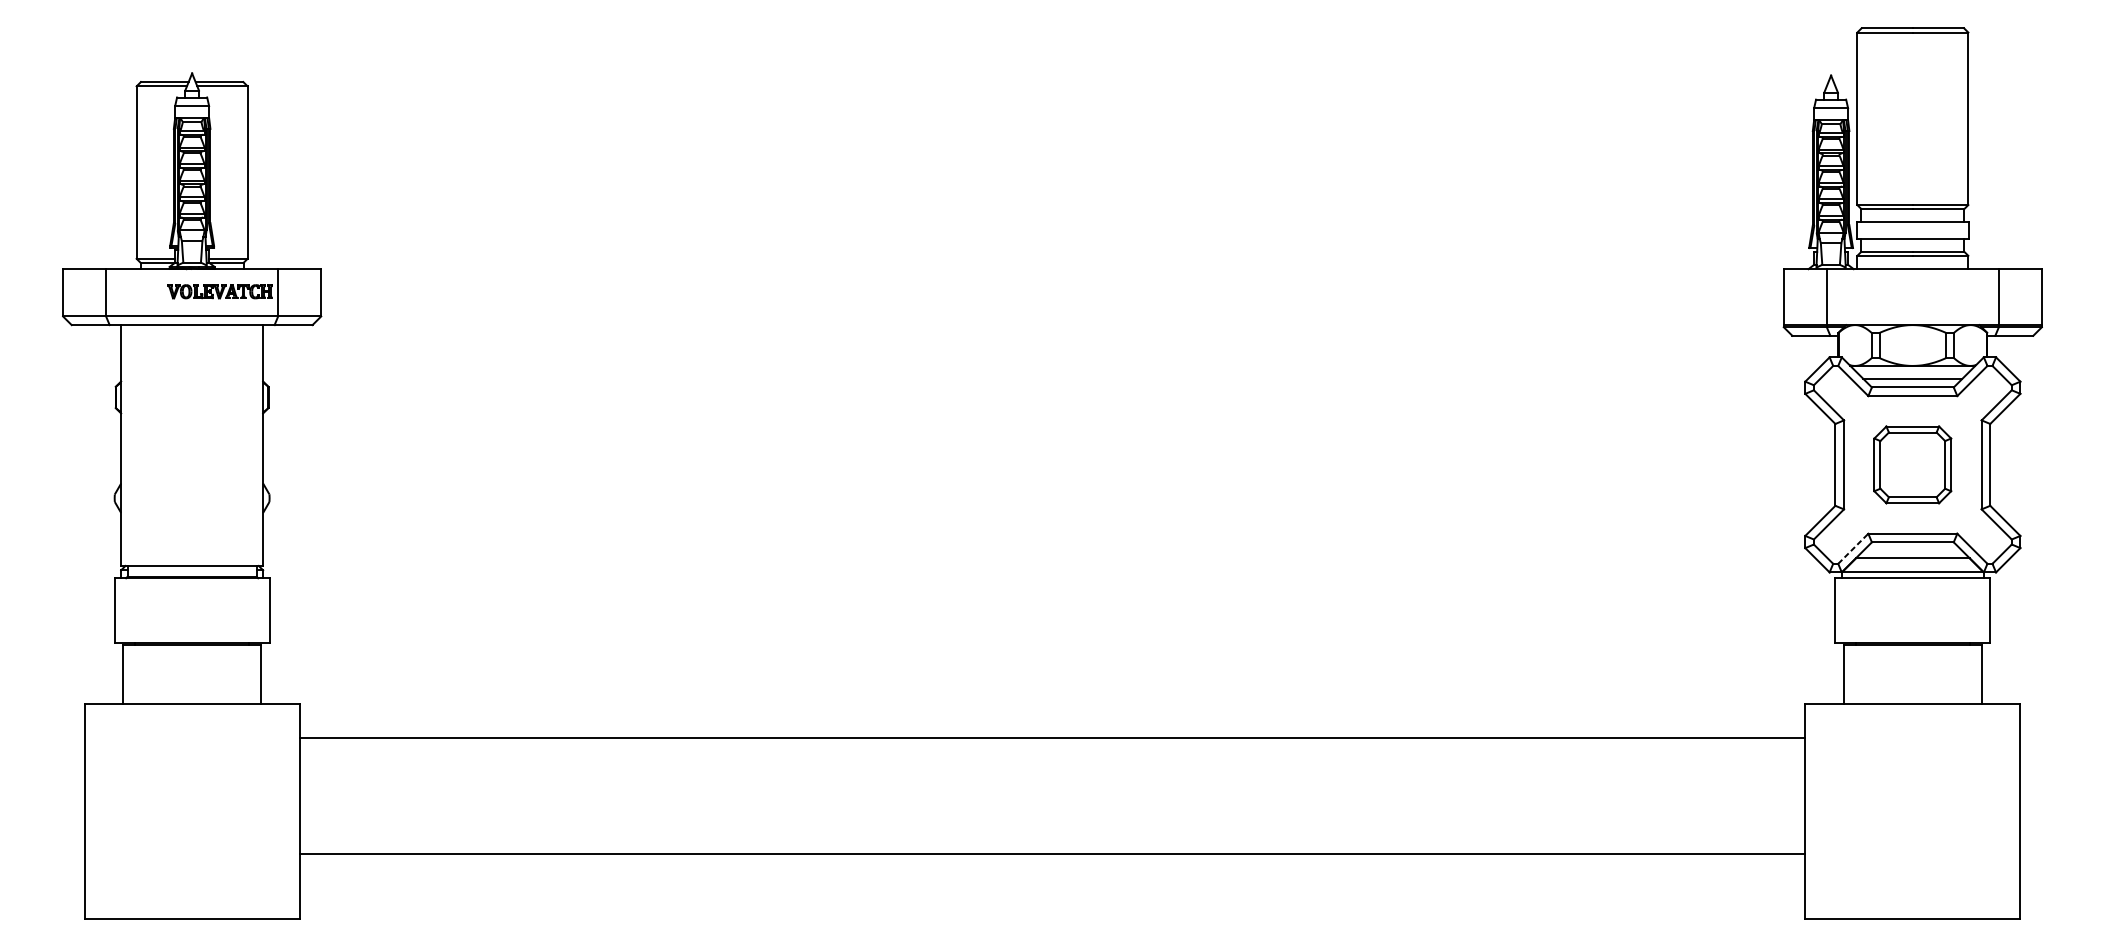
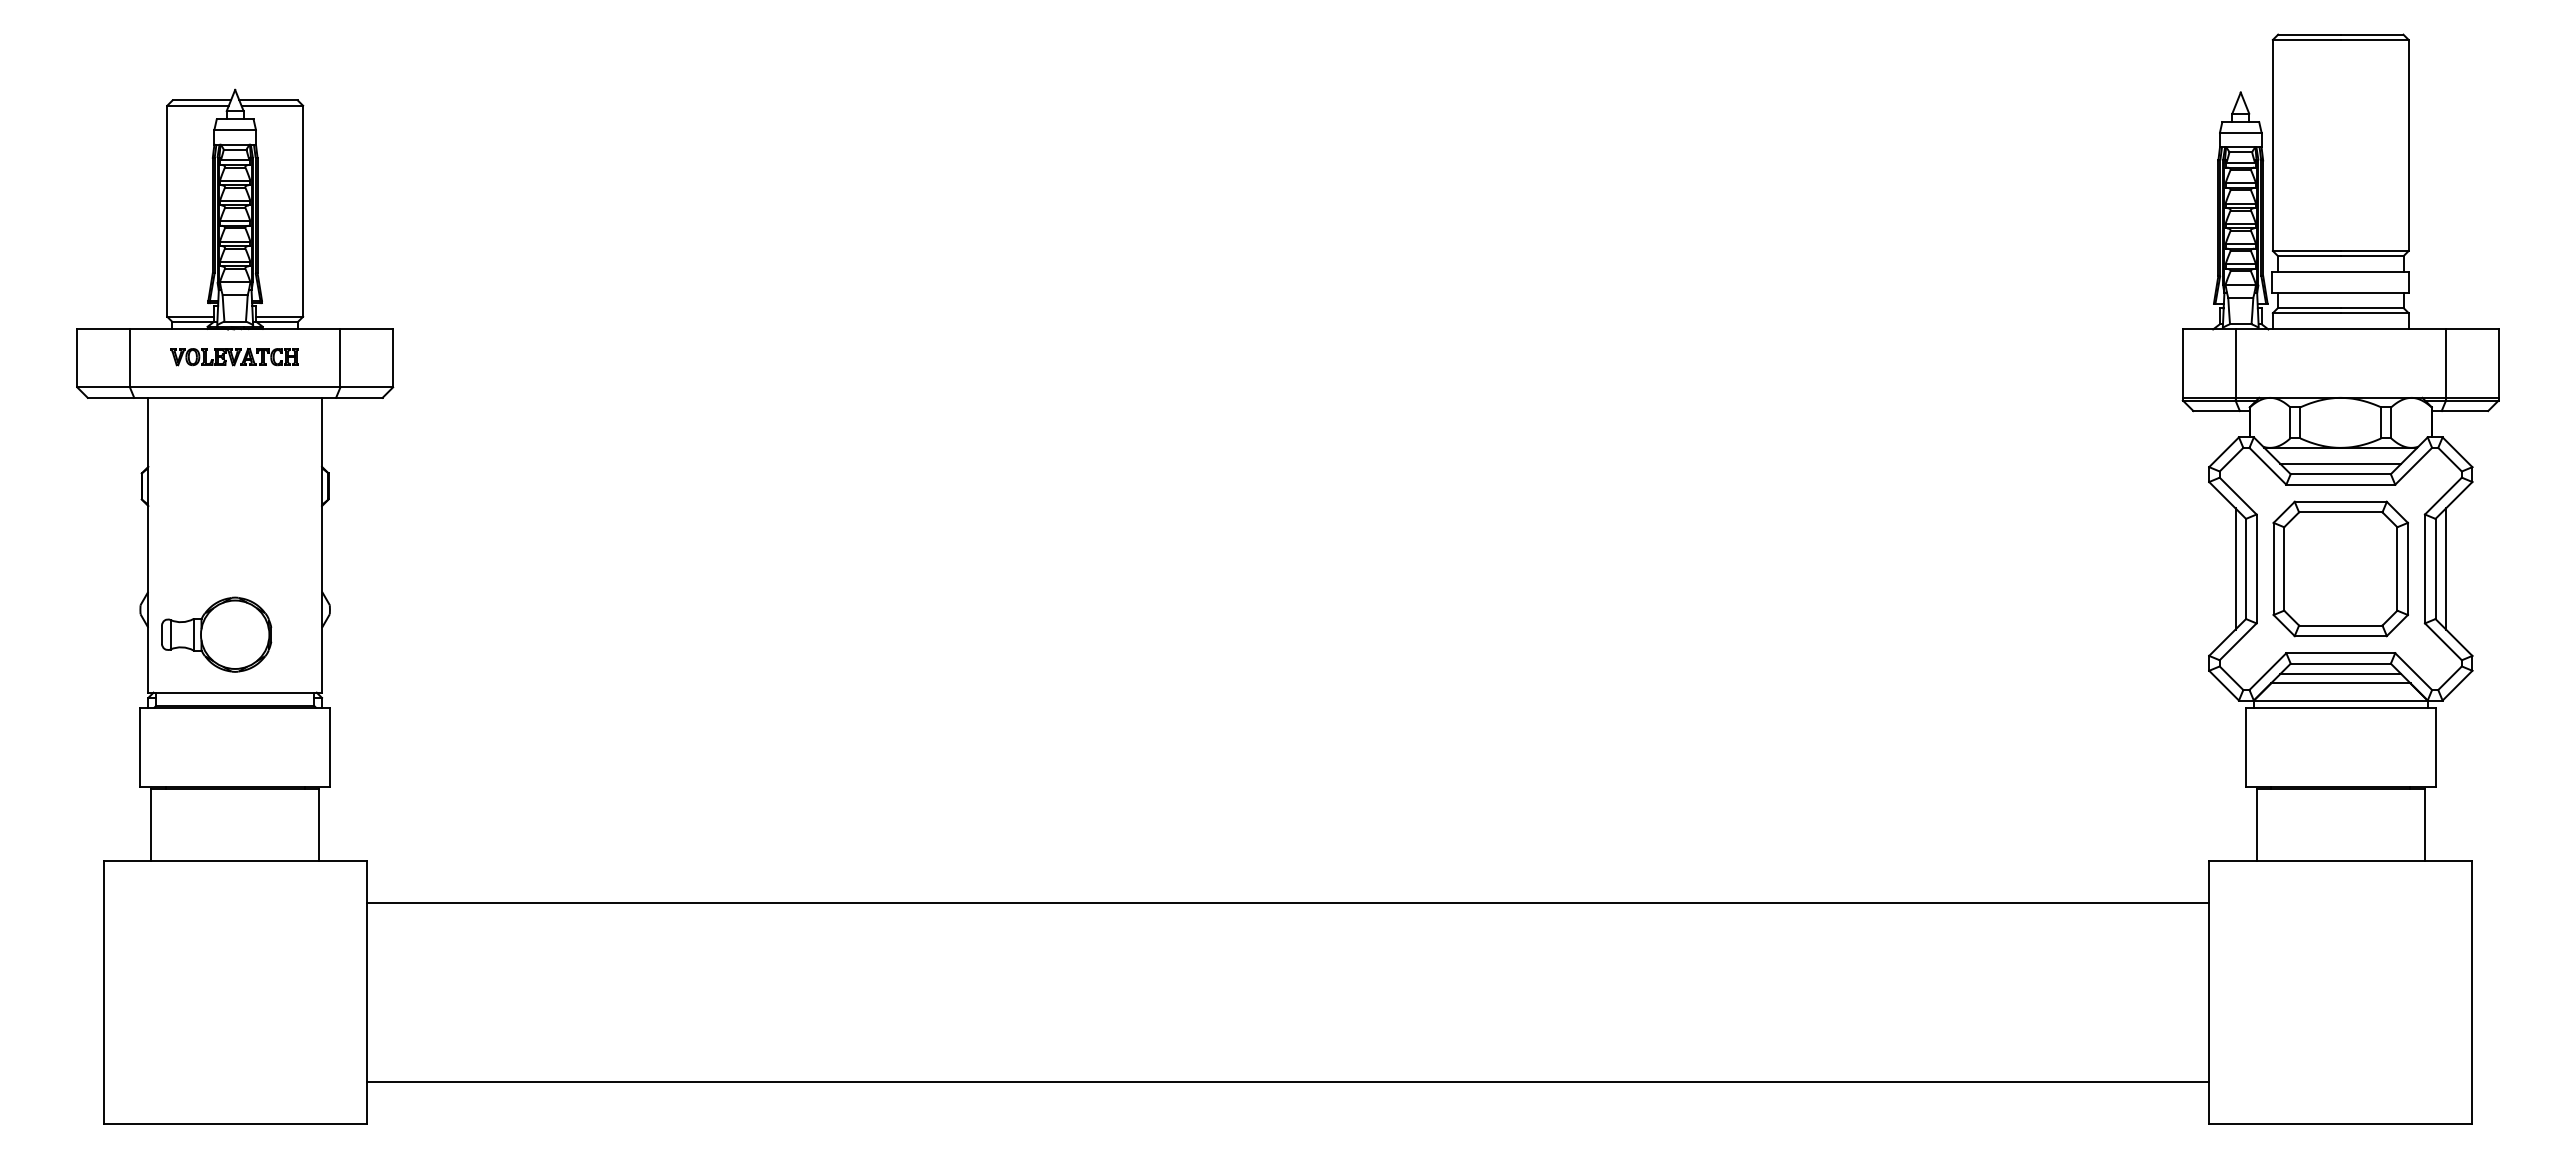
part: (220, 292) -> (234, 357), moved
line: (1826, 464) -> (2235, 568), added
part: (1912, 464) -> (2340, 568), size x1.43
line: (1999, 464) -> (2446, 568), added
part: (176, 518) -> (216, 634), added
line: (1853, 548) -> (2268, 671), dashed -> solid
line: (1912, 551) -> (2340, 674), added
line: (1052, 854) -> (1287, 1082), moved

